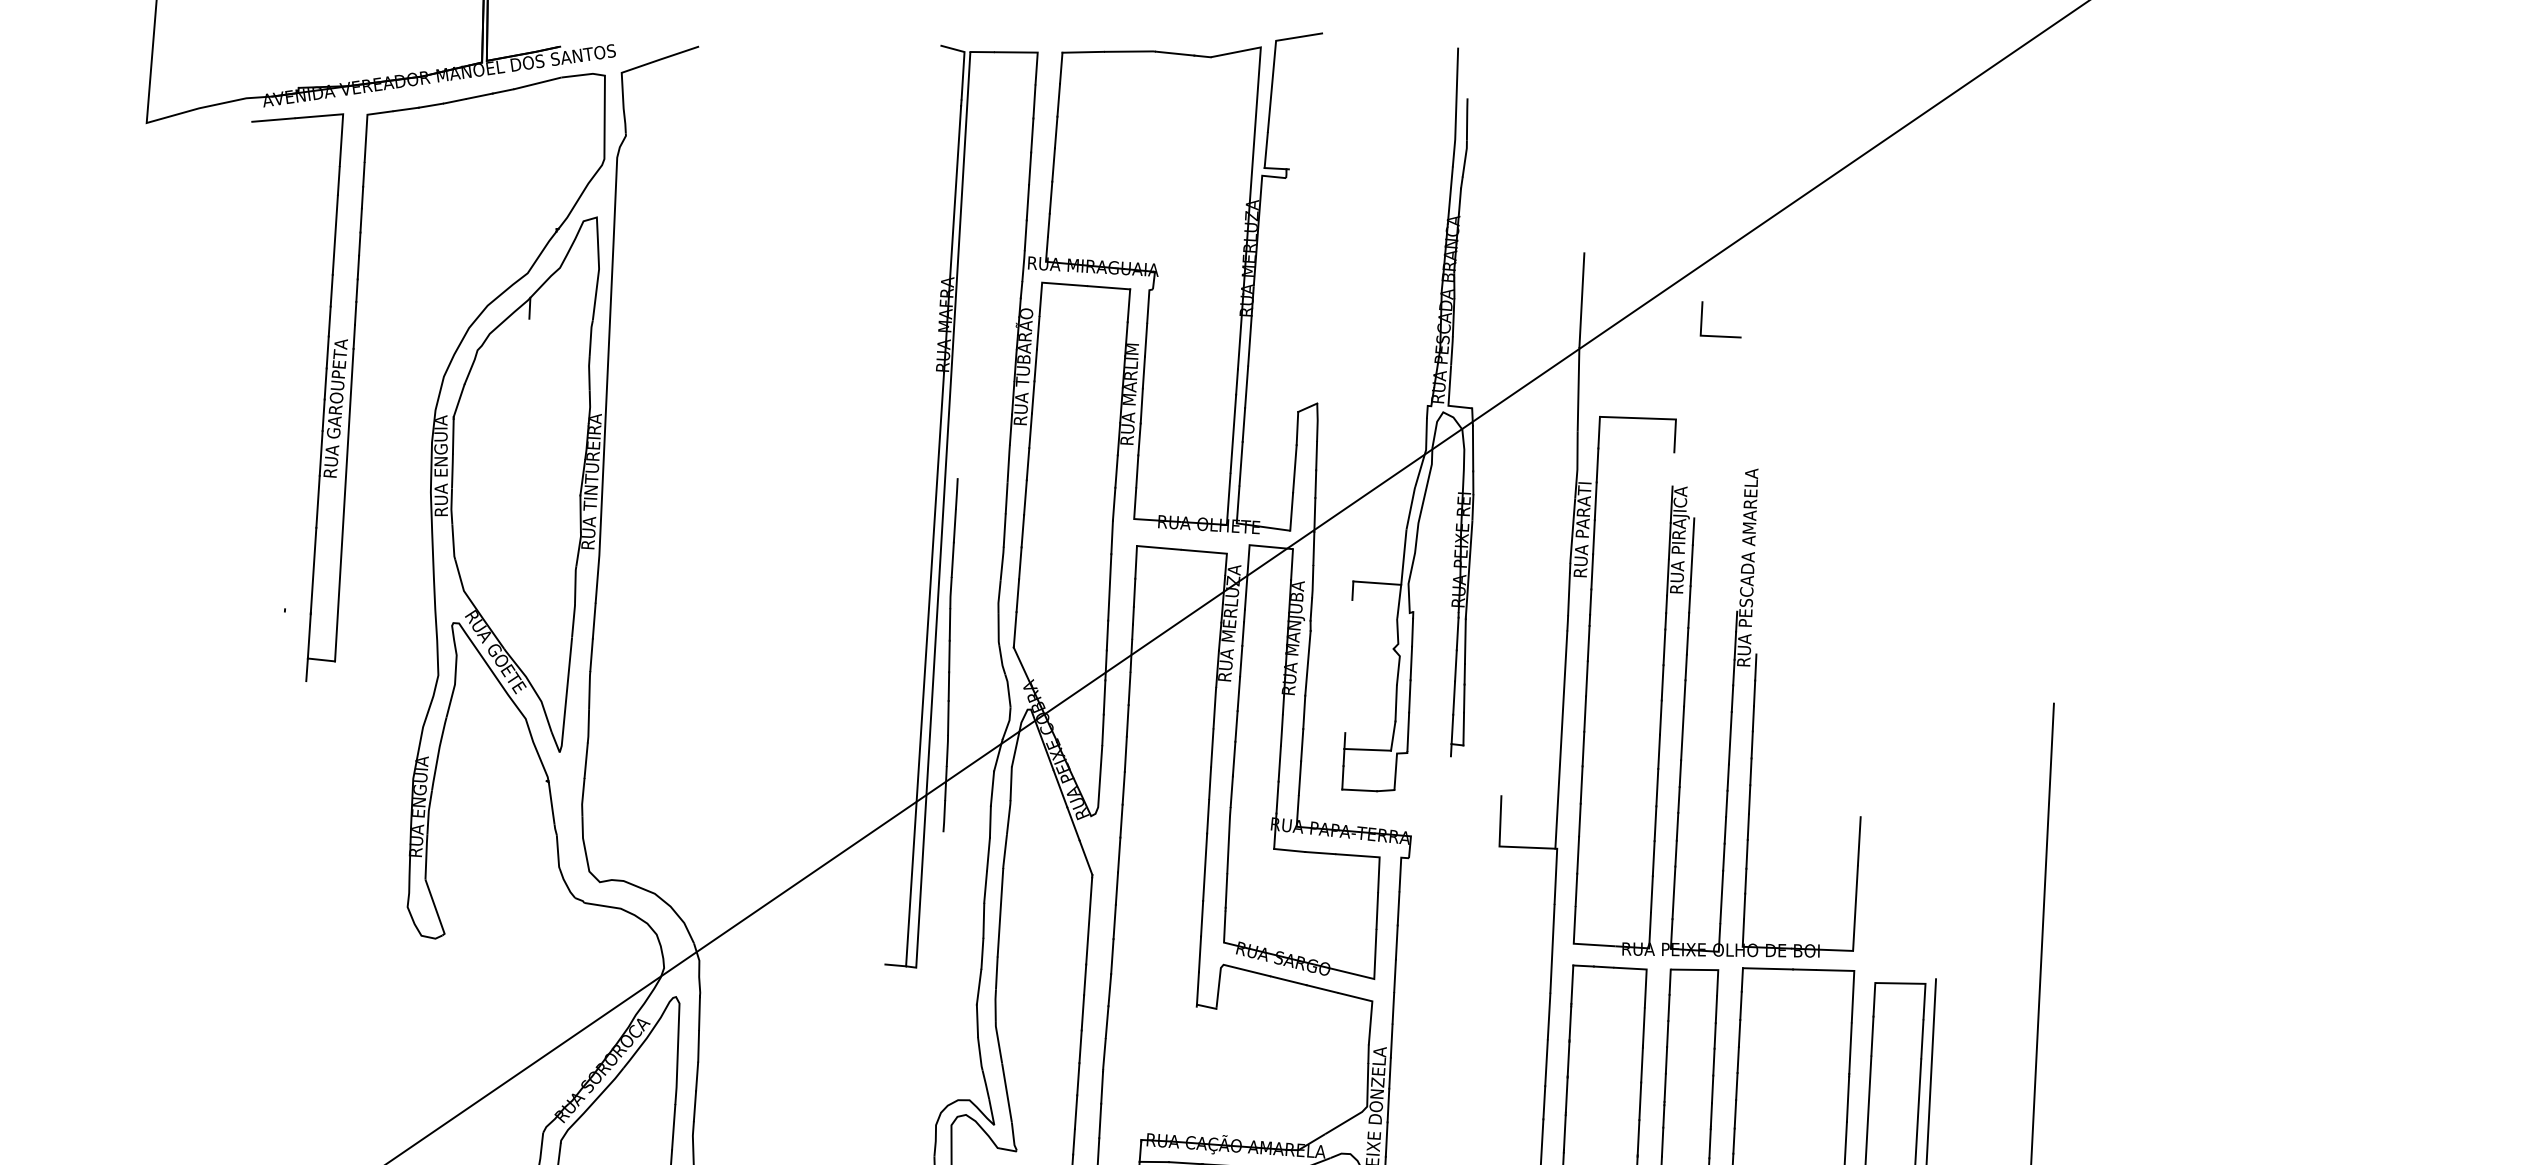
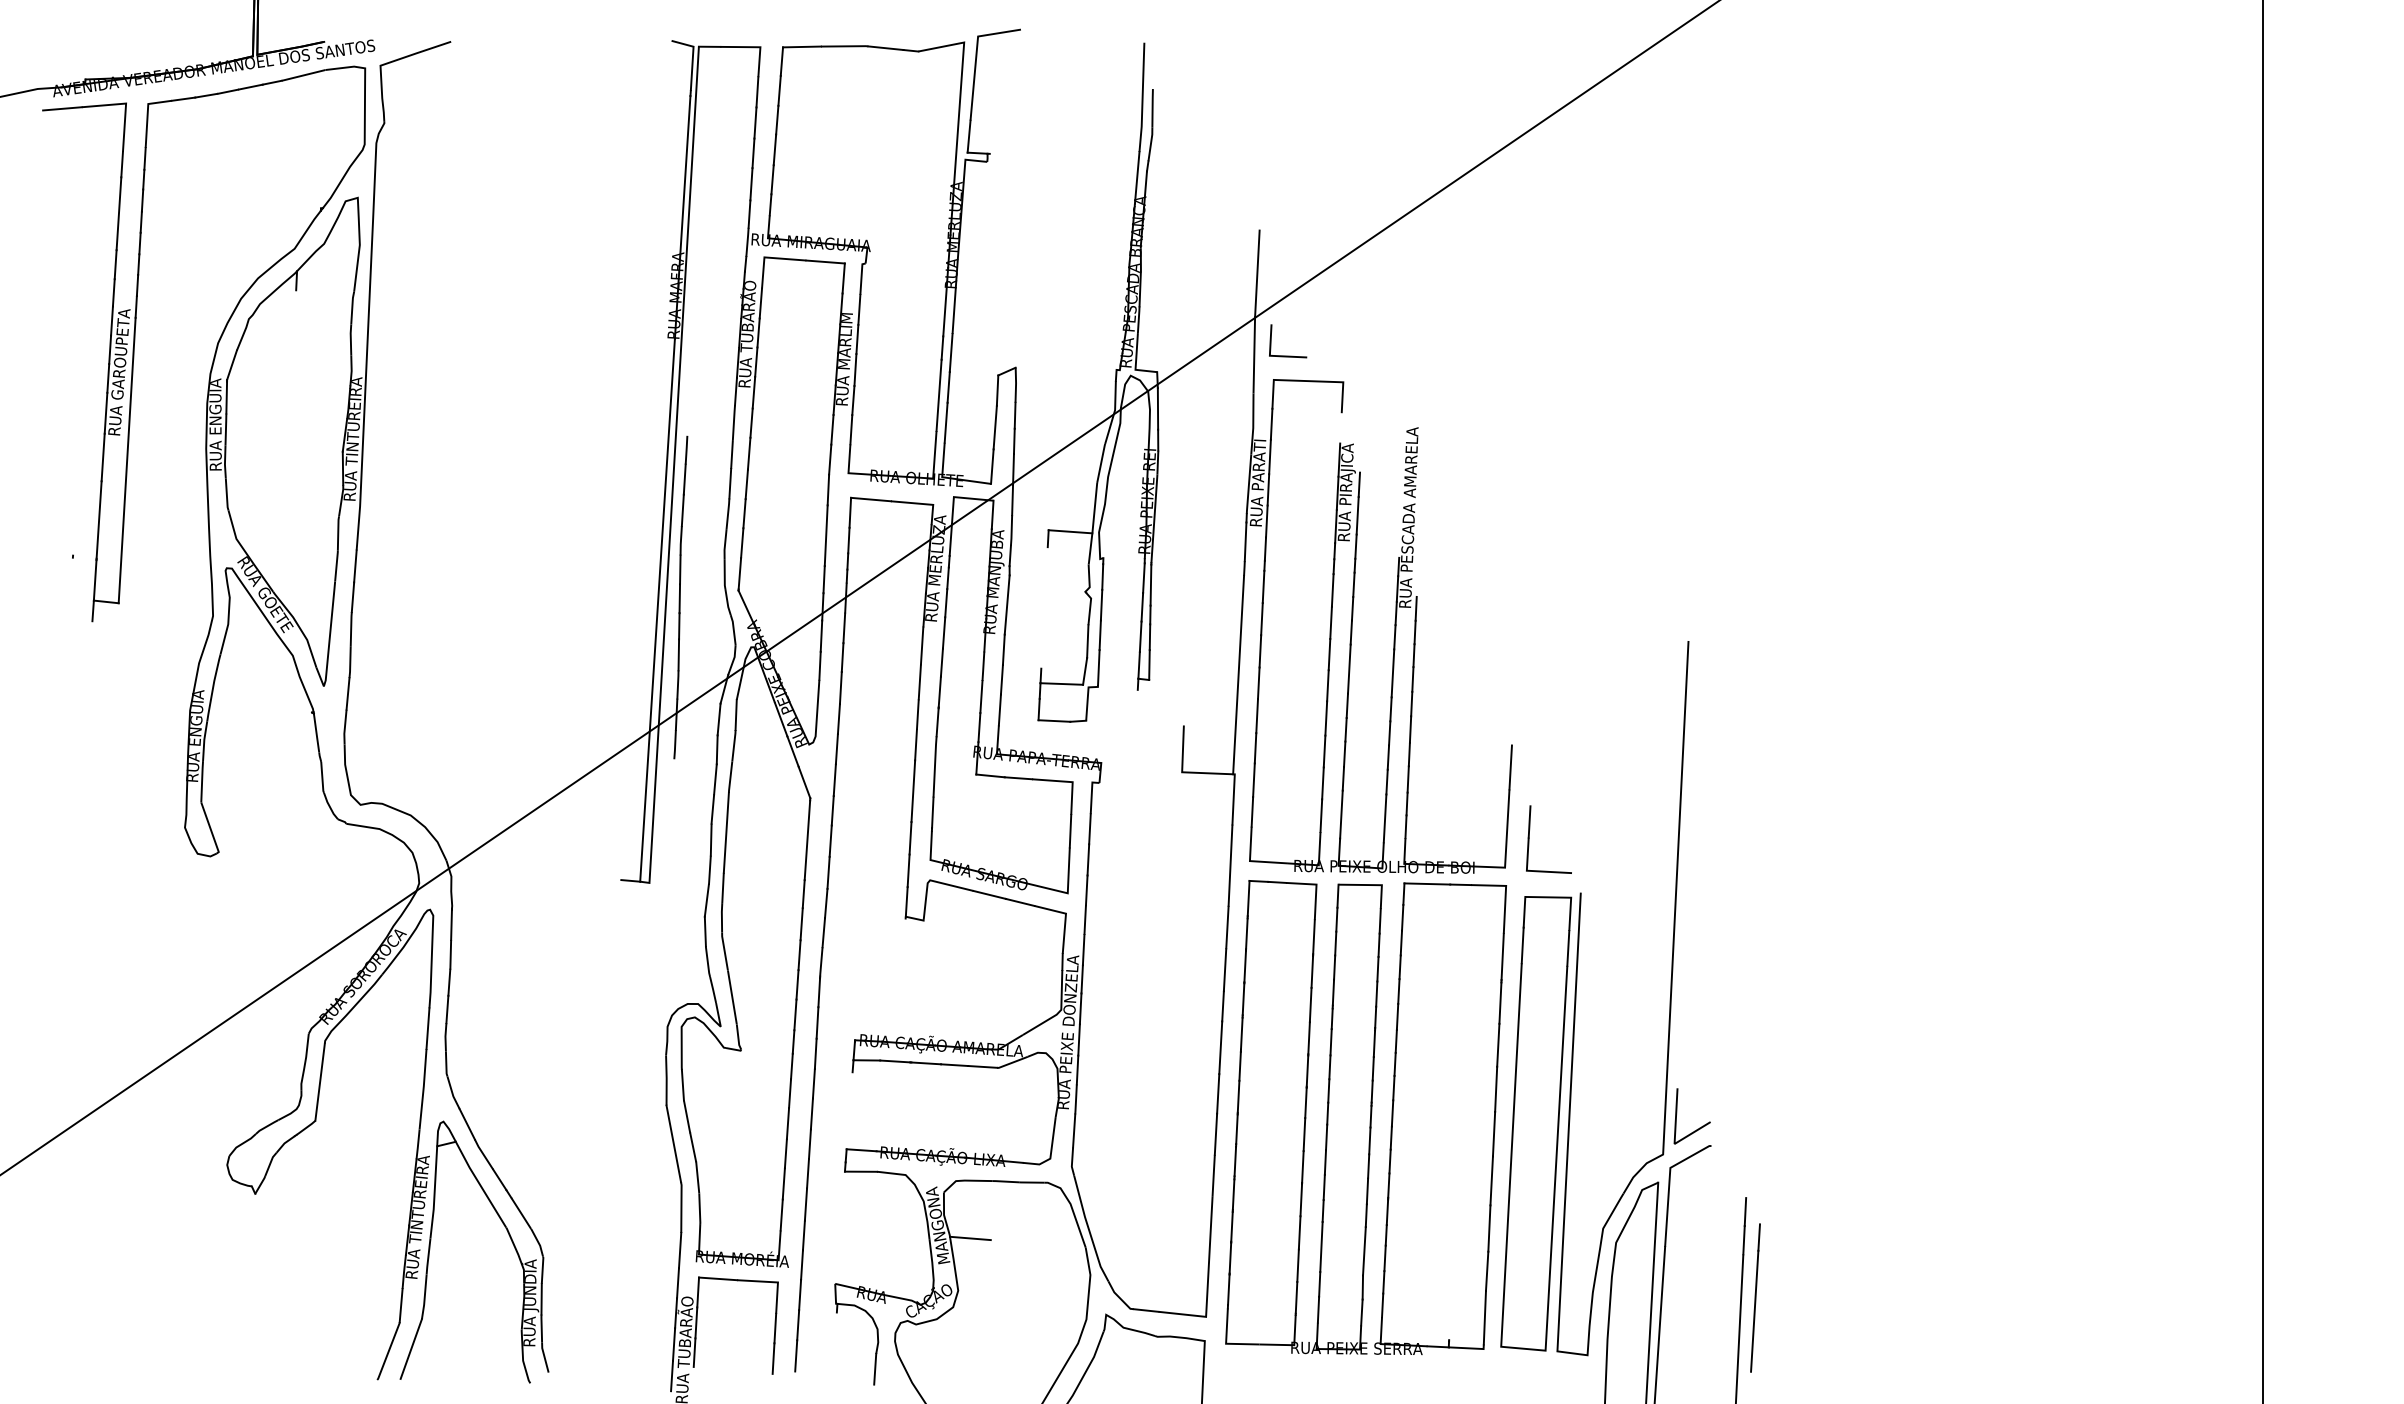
line: (1721, 335) -> (1288, 355), moved
part: (1879, 920) -> (1529, 839), added

